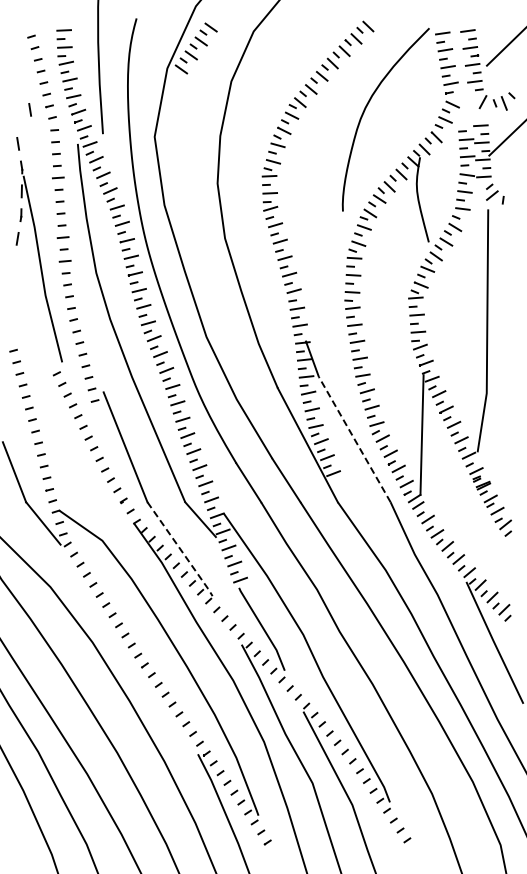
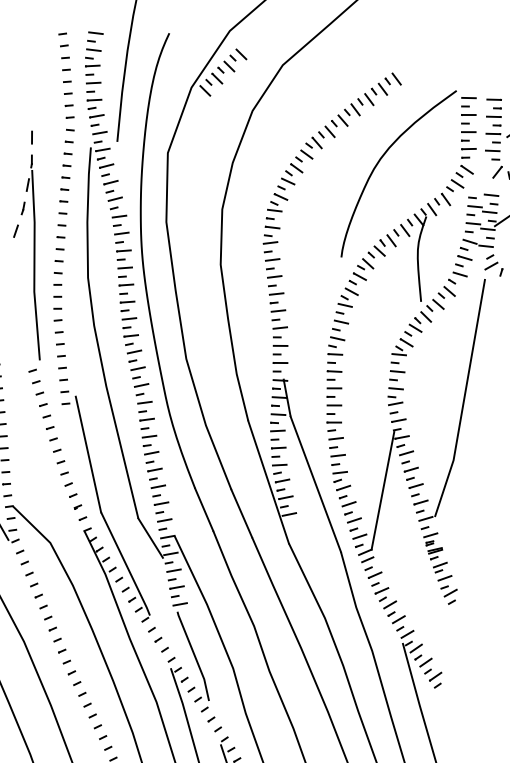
line: (29, 109) -> (48, 105), removed
part: (57, 177) -> (65, 177), size x0.62
part: (62, 237) -> (60, 237), size x0.62
part: (64, 261) -> (58, 261), size x0.62
line: (354, 439) -> (315, 484), dashed -> solid
line: (180, 549) -> (125, 564), dashed -> solid

